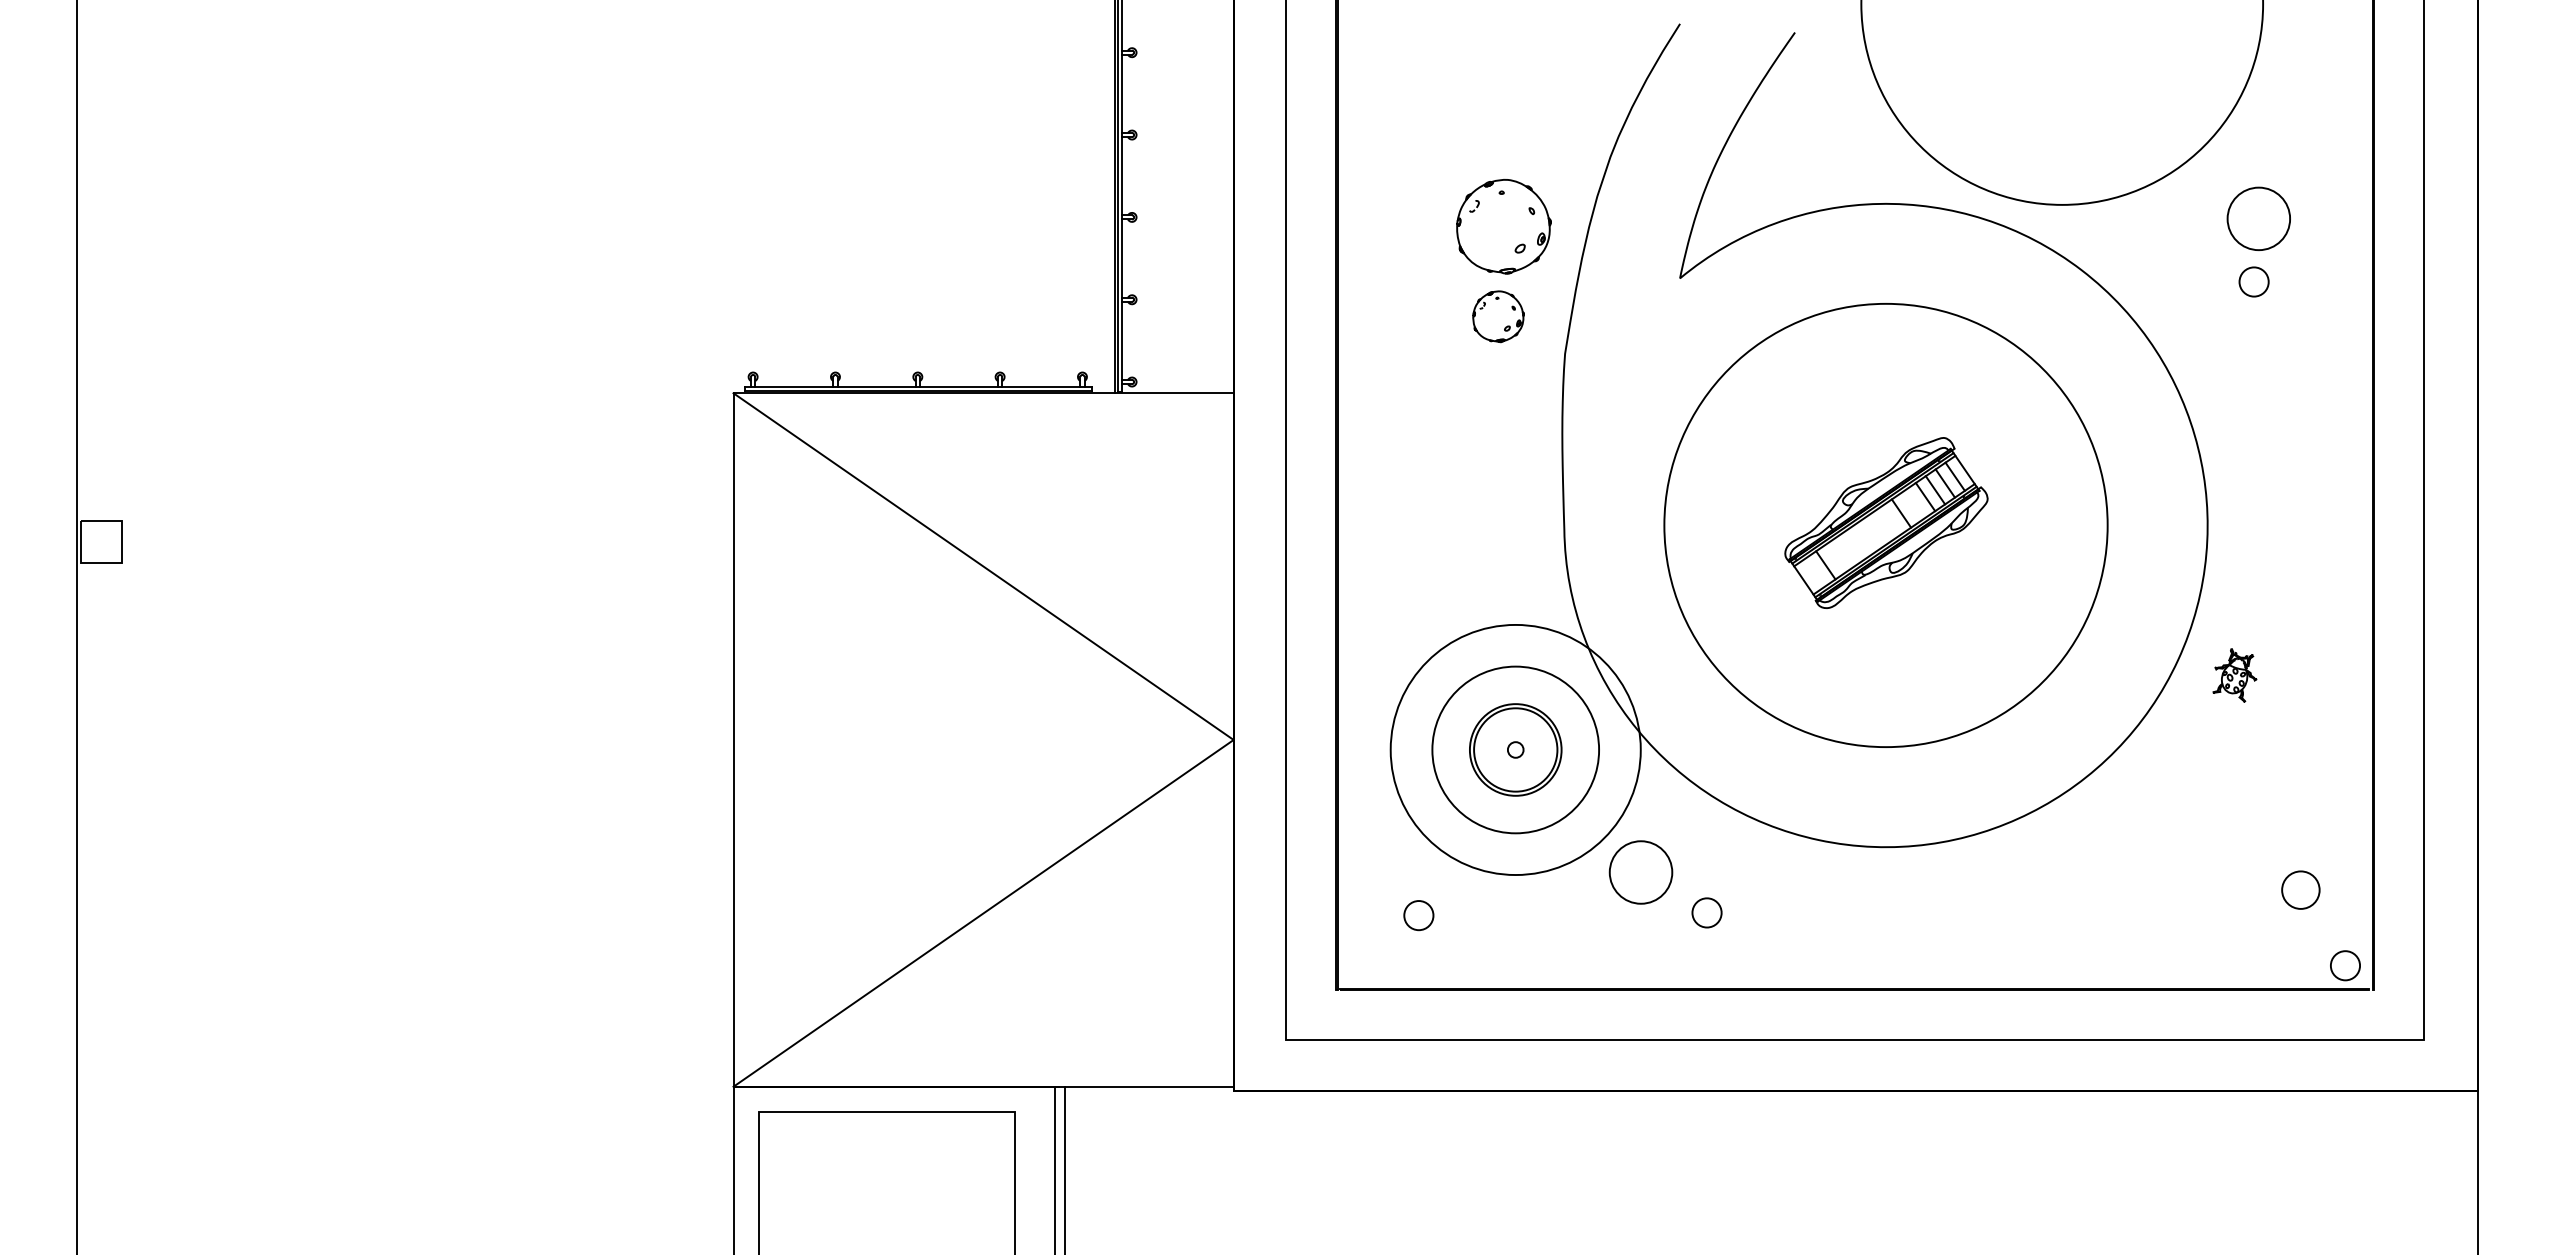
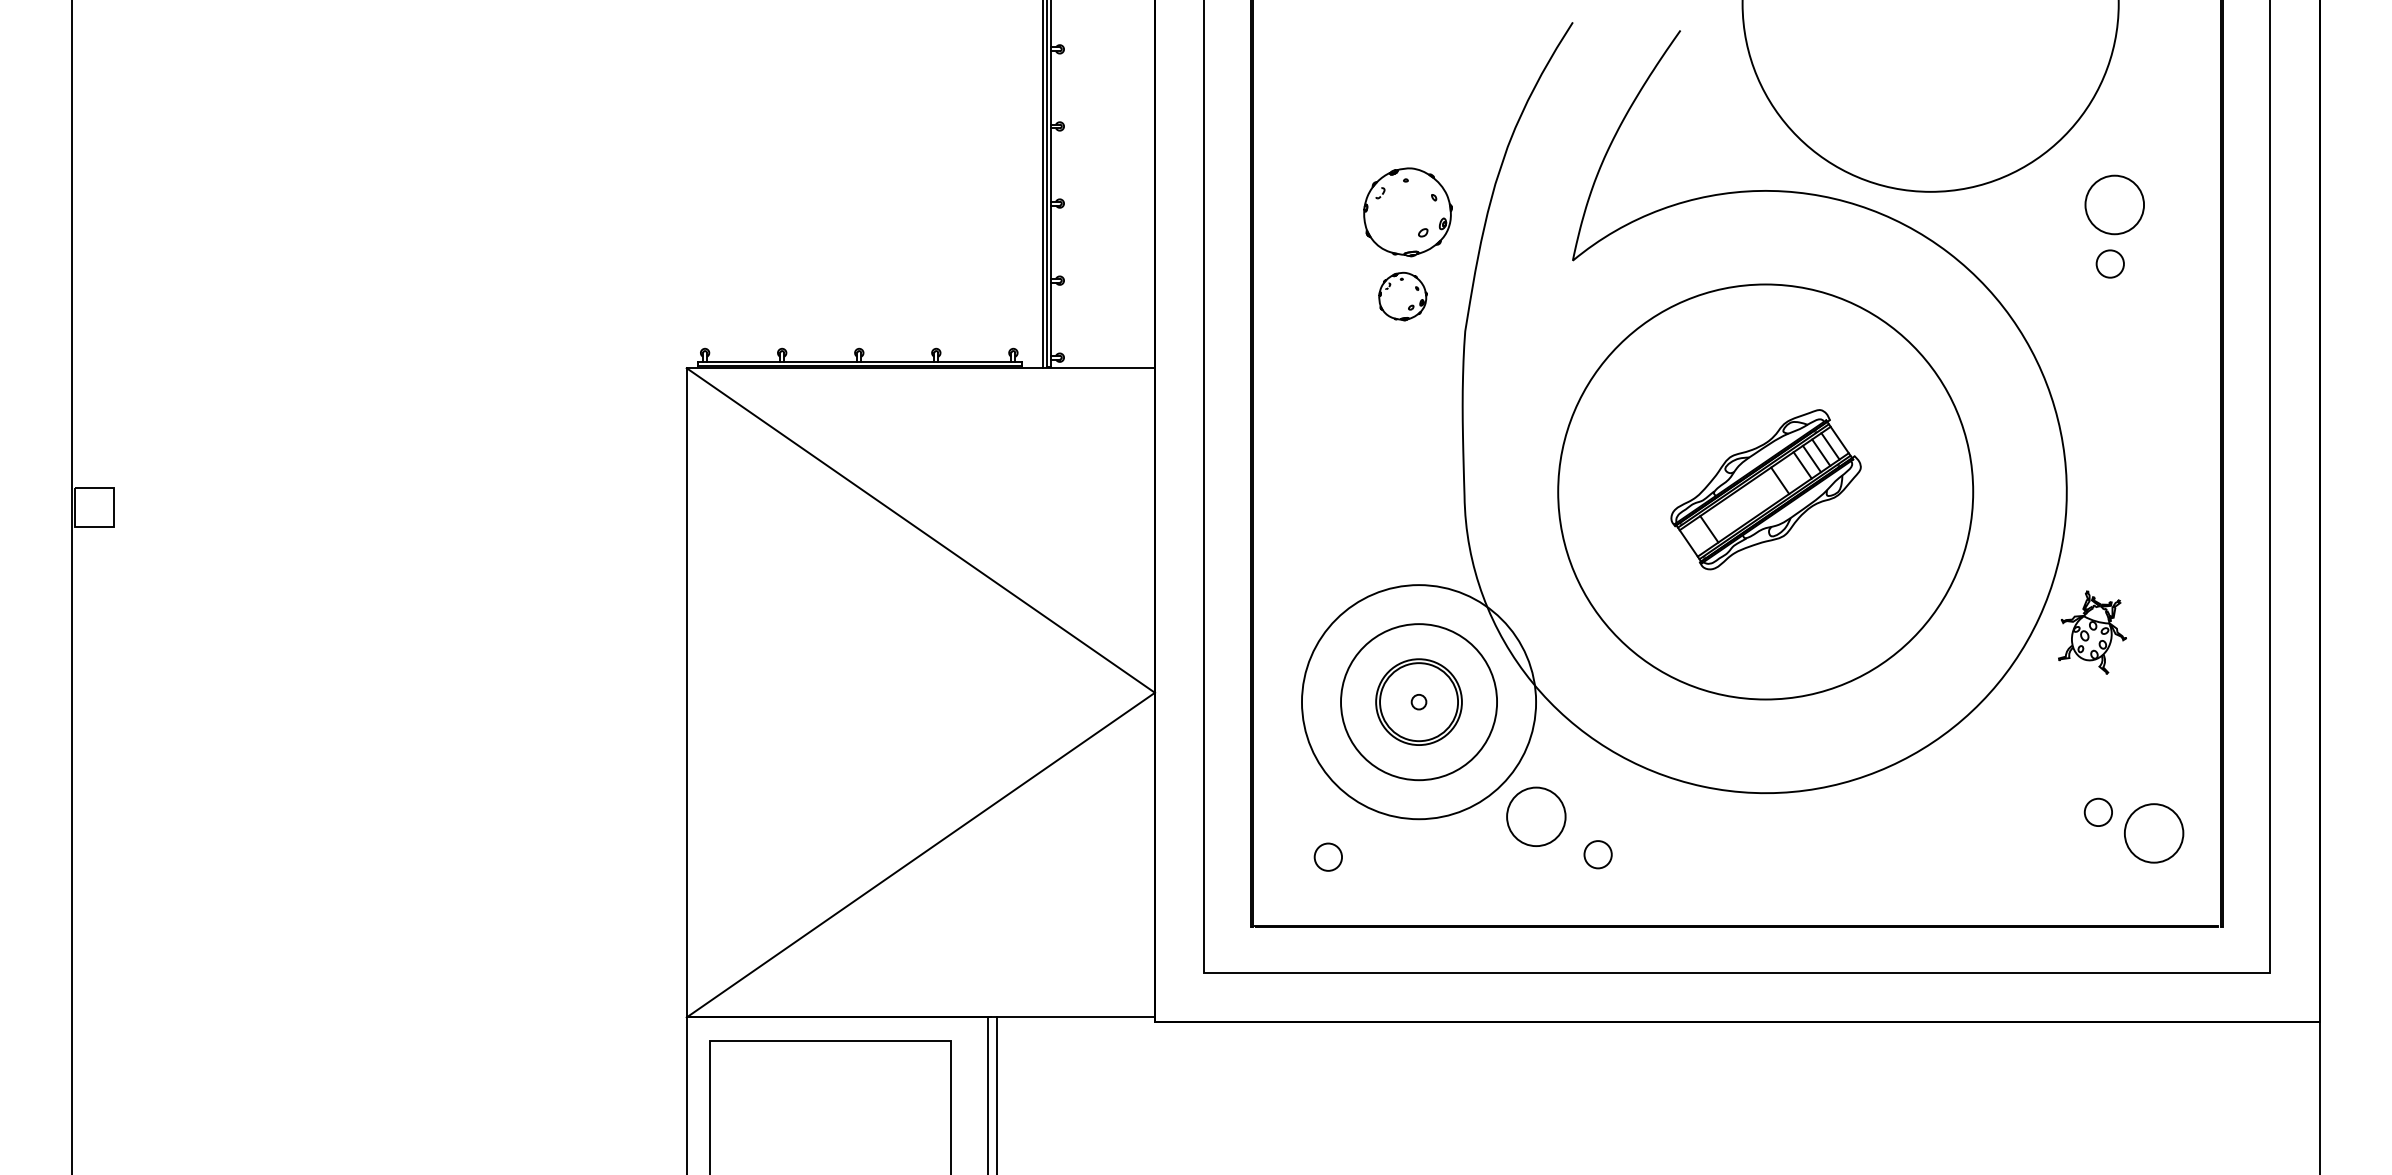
part: (2234, 675) -> (2091, 632), size x1.67
circle: (2300, 889) -> (2153, 832), size x1.67
circle: (2345, 965) -> (2098, 812), moved

